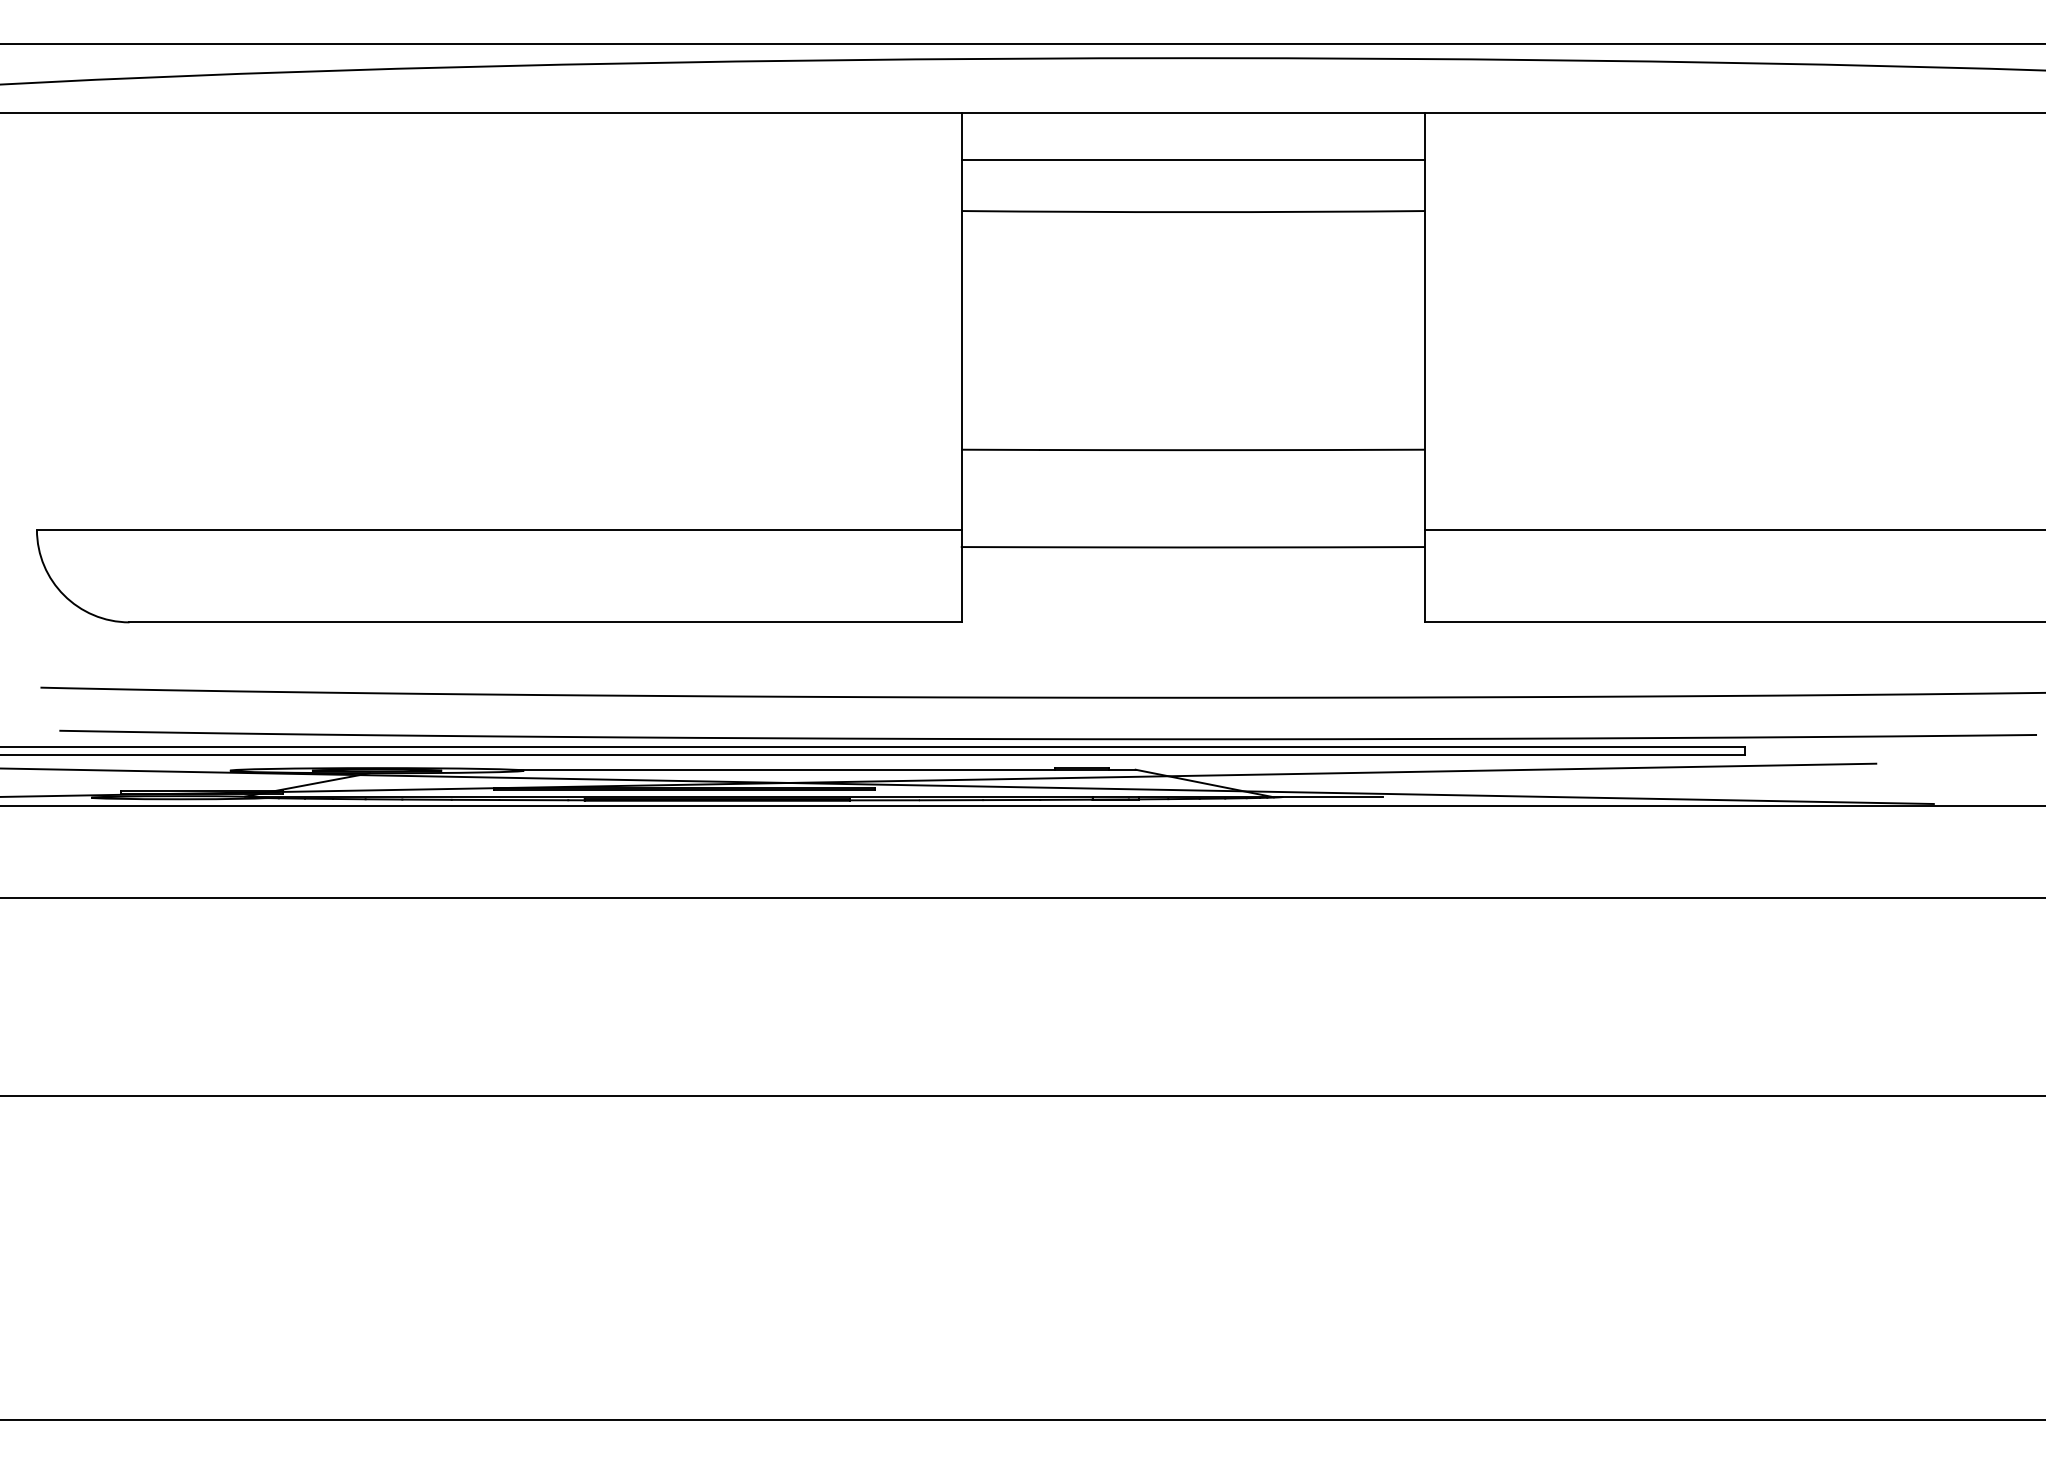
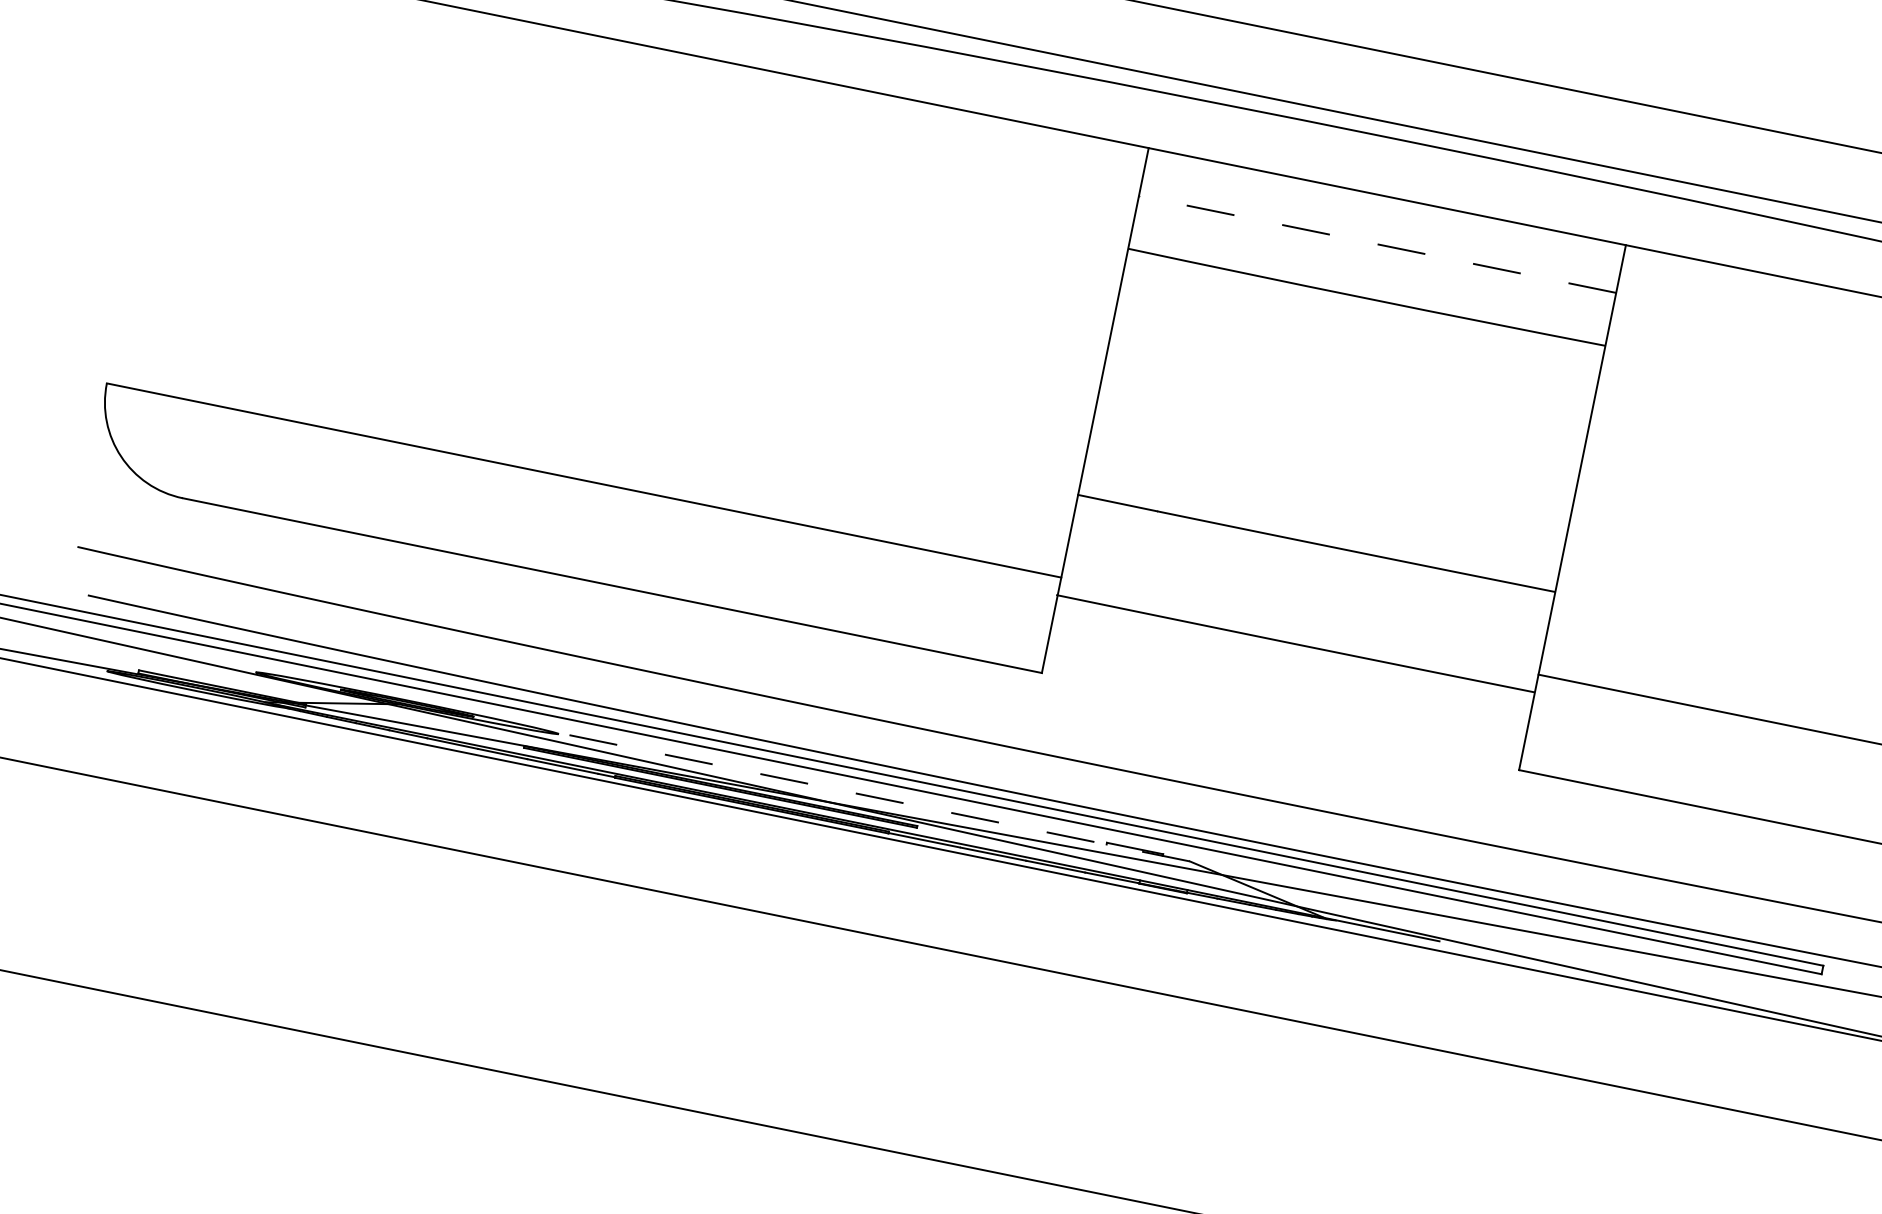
line: (1193, 159) -> (1377, 244), solid -> dashed
line: (823, 769) -> (867, 795), solid -> dashed

